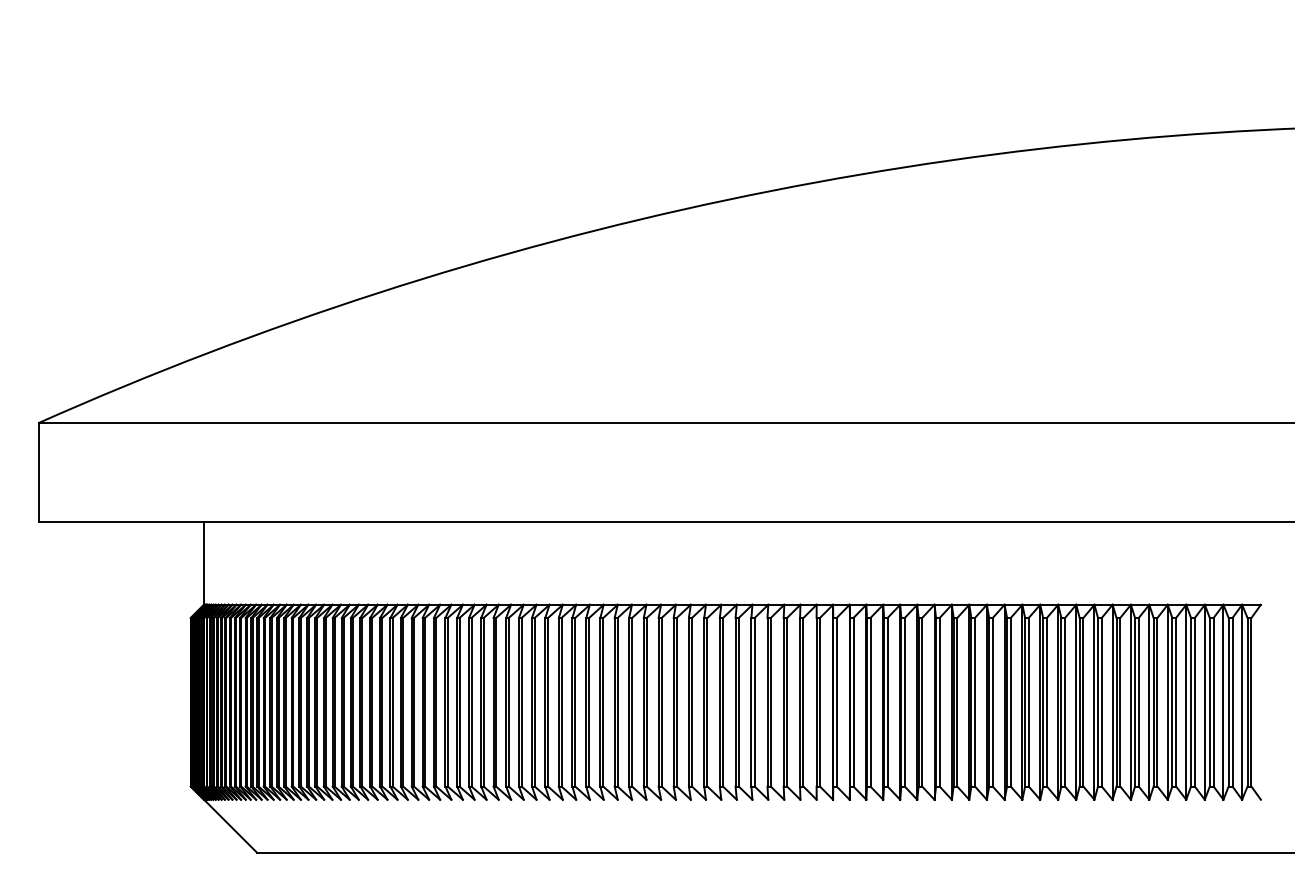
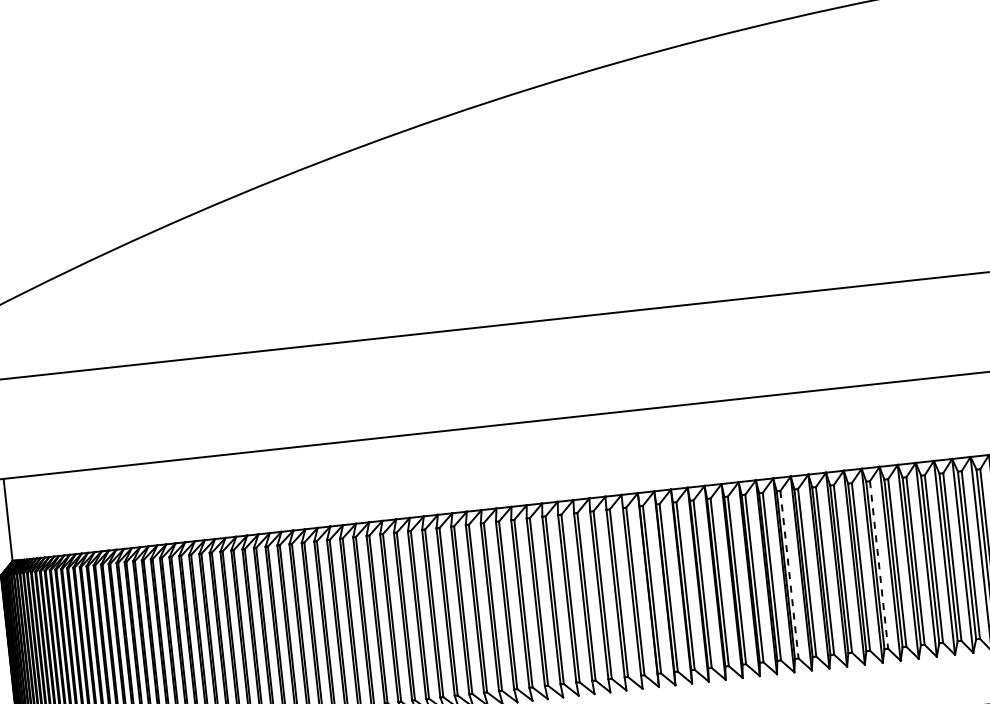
line: (975, 702) -> (790, 574), solid -> dashed
line: (1065, 702) -> (879, 565), solid -> dashed

